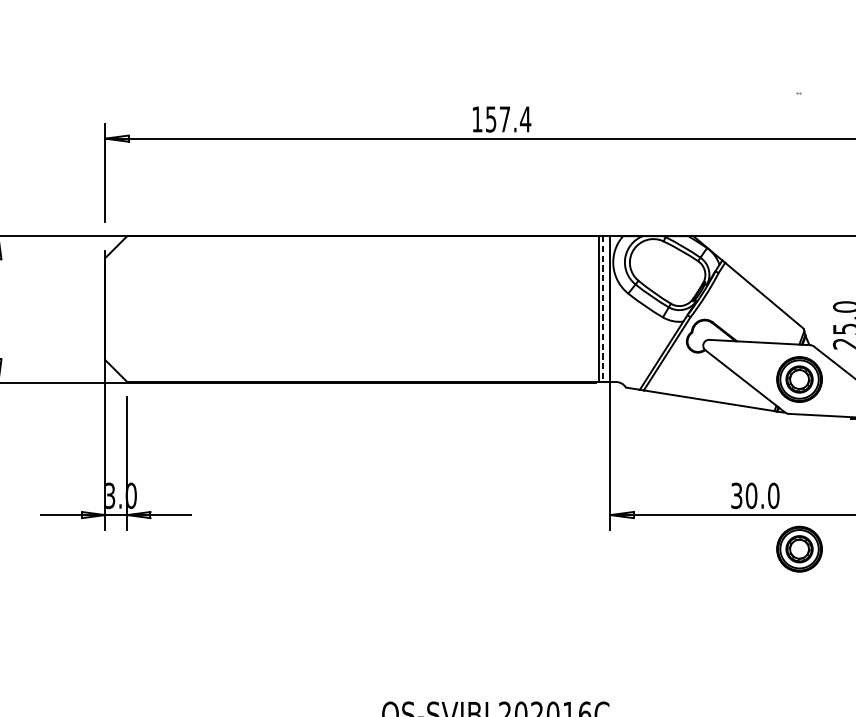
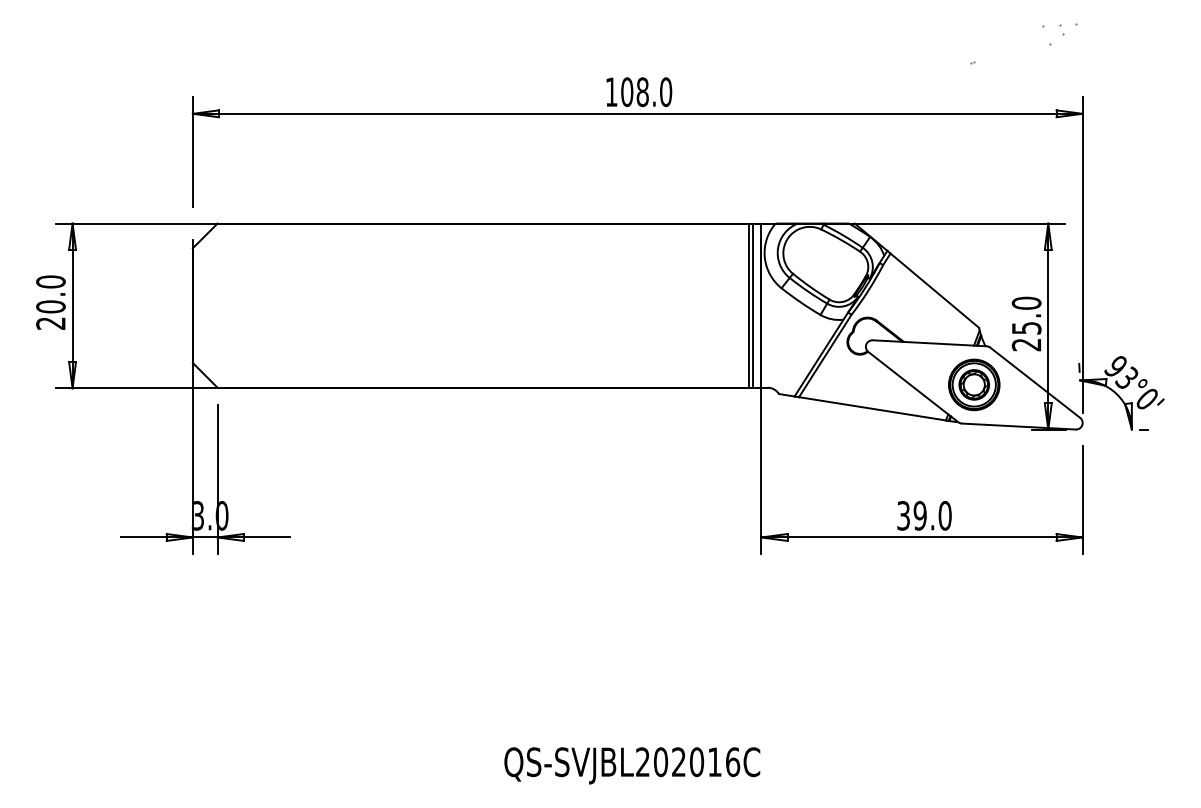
text: (508, 119) -> (646, 92), 157.4 -> 108.0
line: (603, 309) -> (753, 306), dashed -> solid
text: (750, 495) -> (919, 515), 30.0 -> 39.0
part: (799, 548) -> (974, 575), removed

